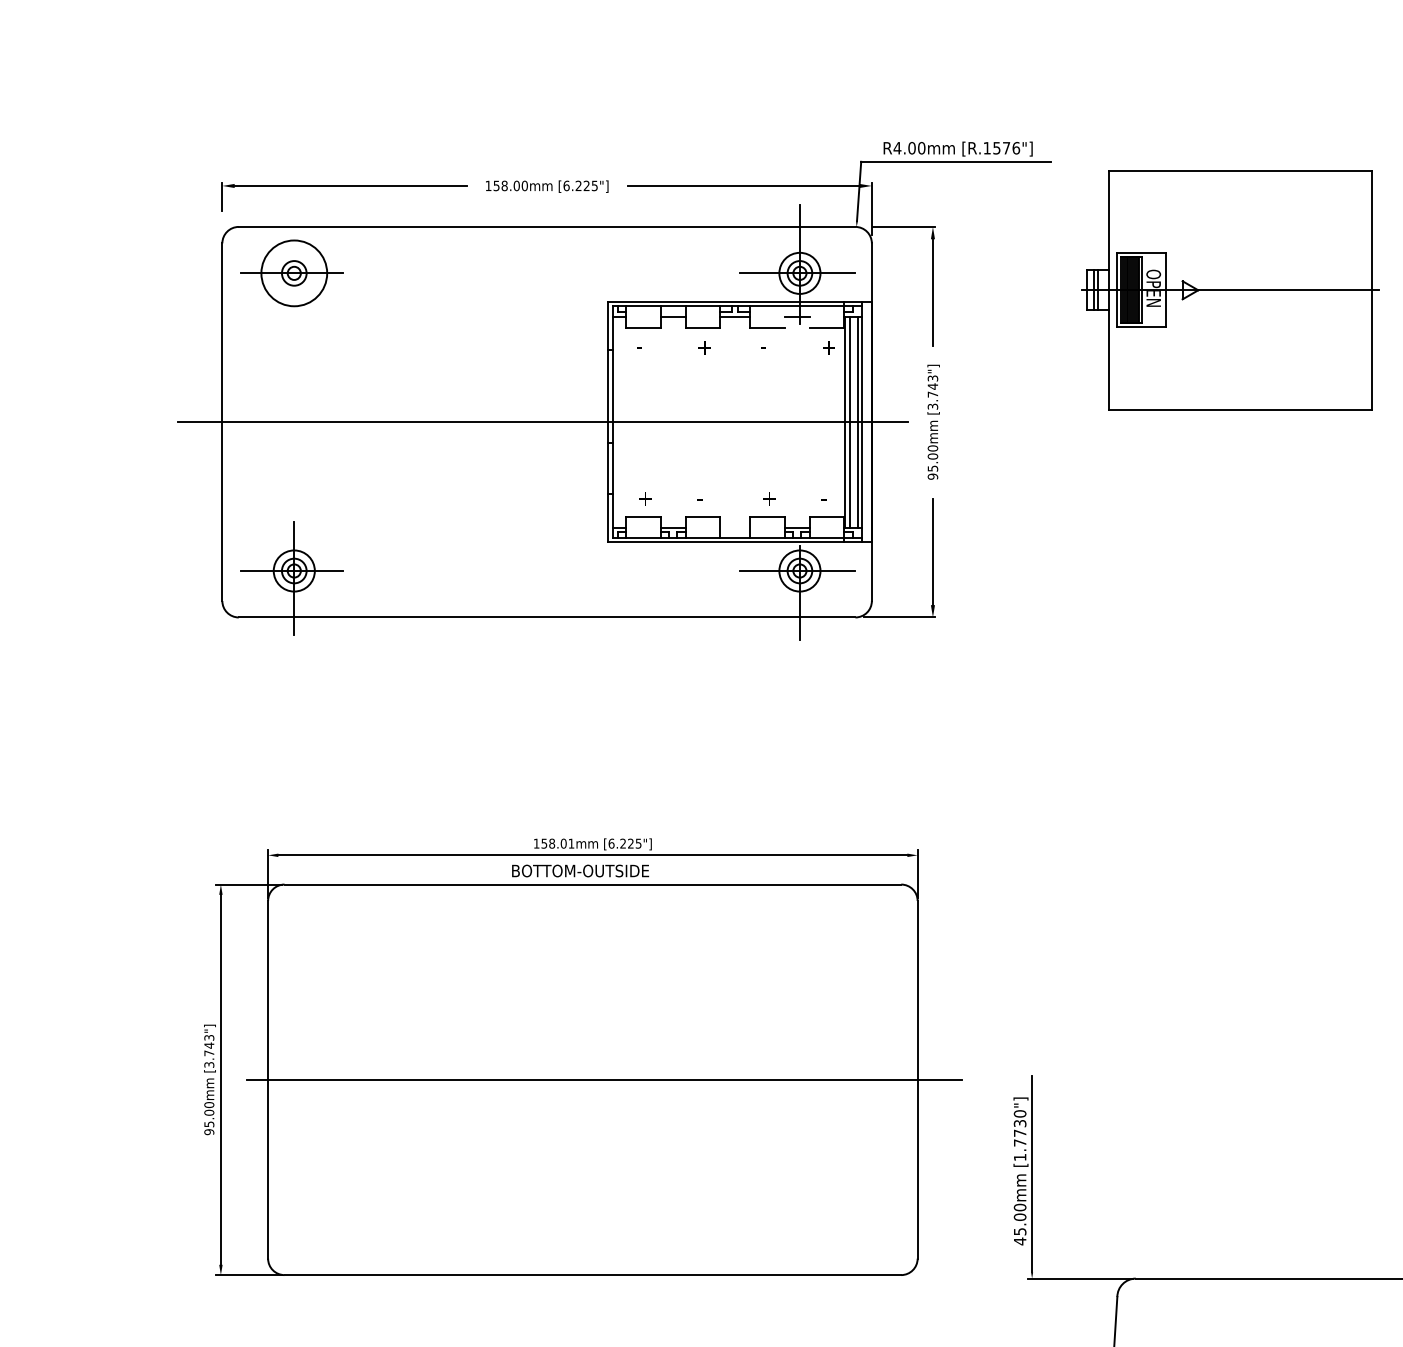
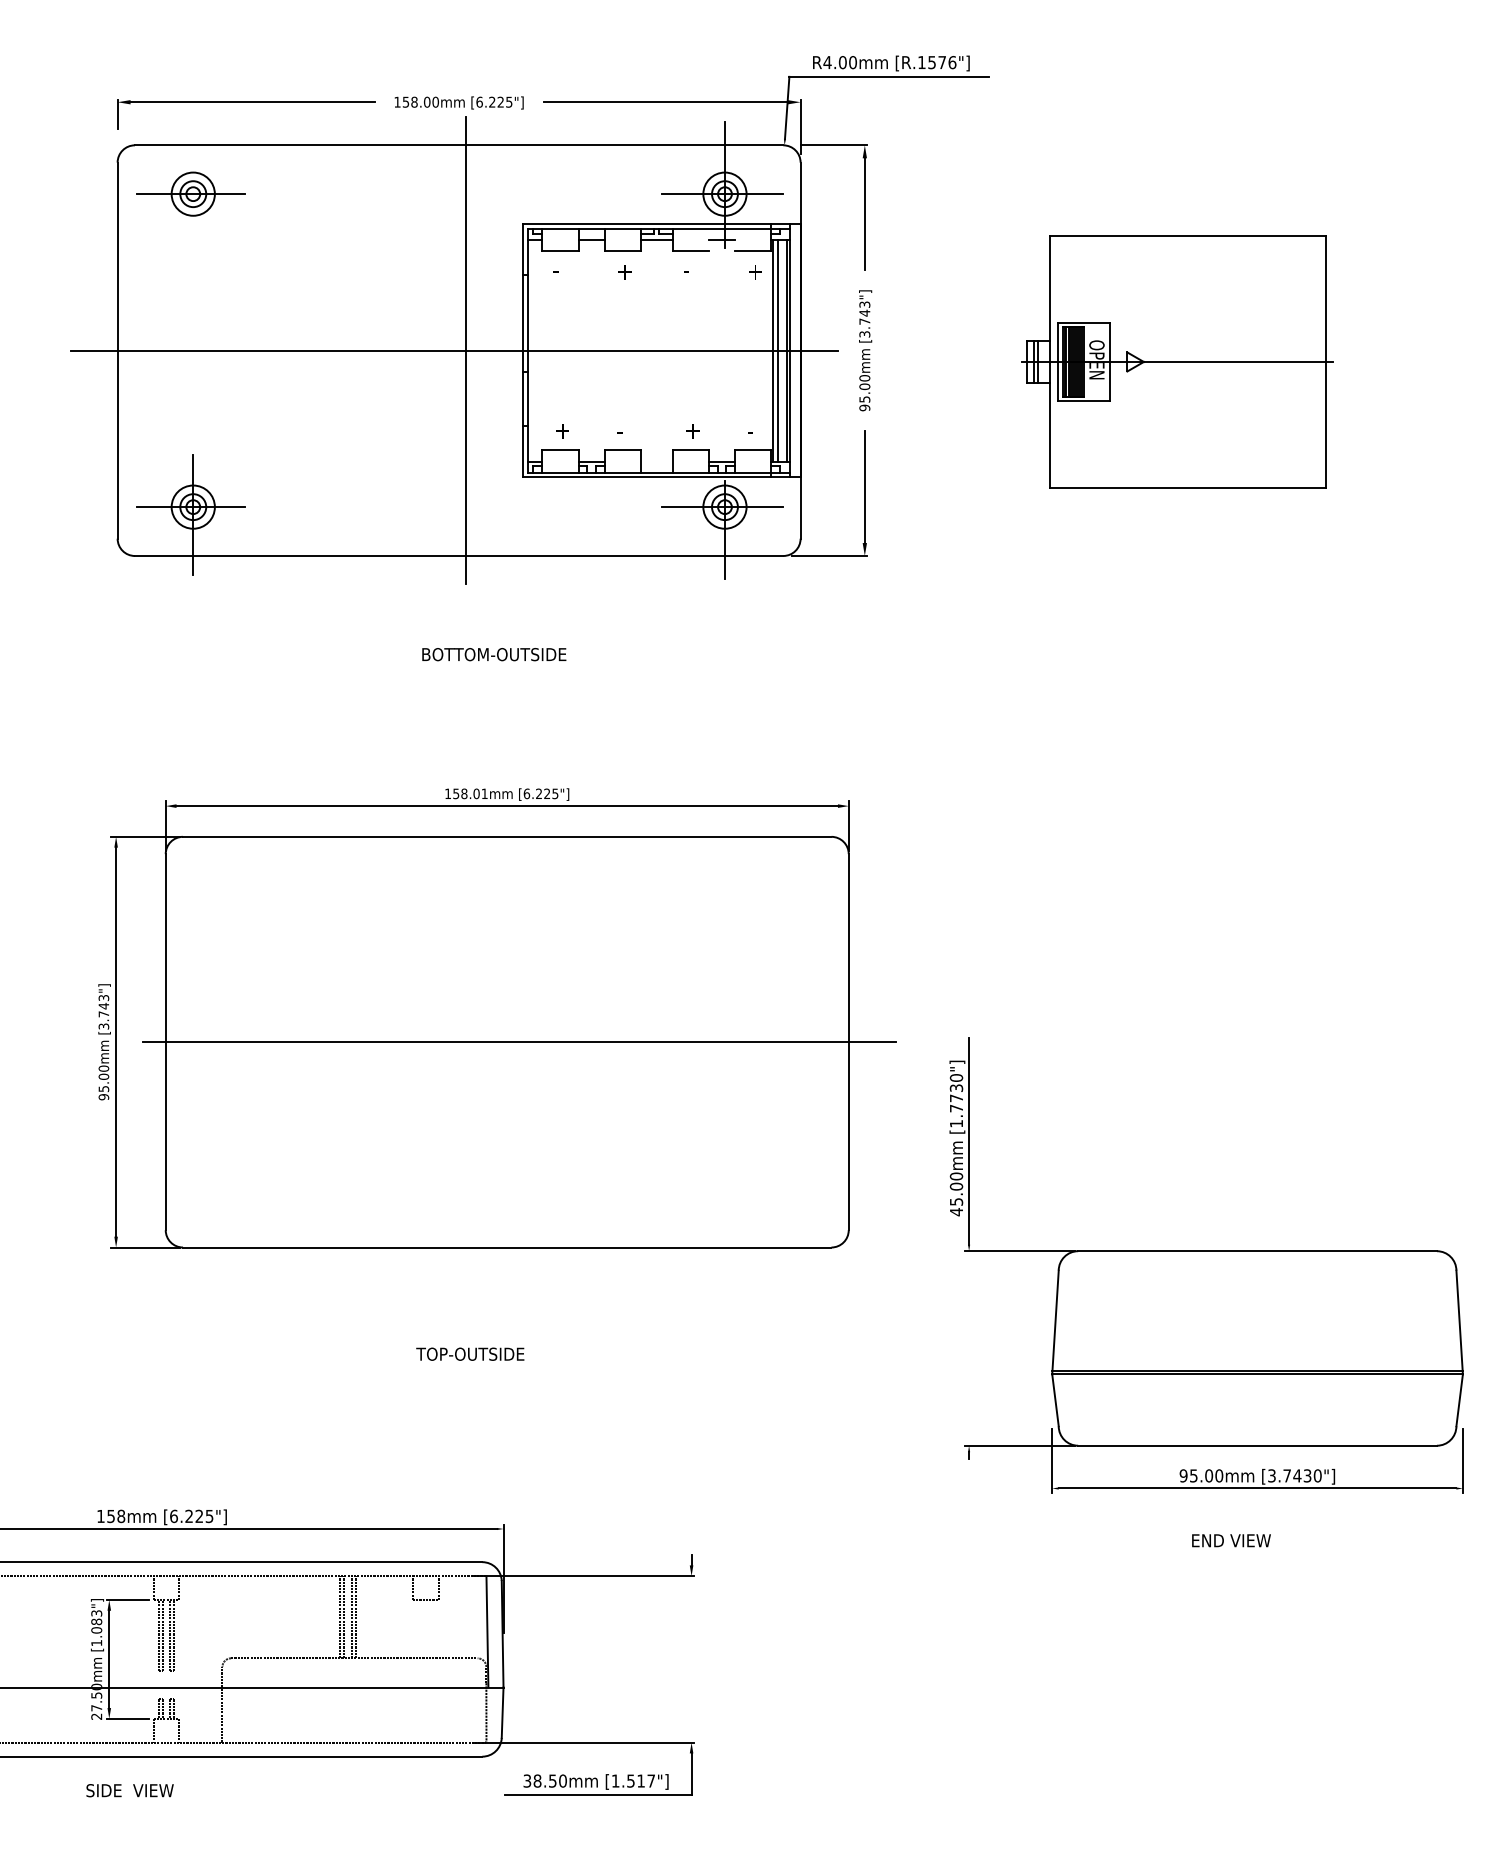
circle: (293, 272) -> (192, 193), size x0.62
part: (1230, 289) -> (1177, 361), moved
line: (553, 422) -> (465, 350), added
text: (580, 870) -> (494, 654), moved

